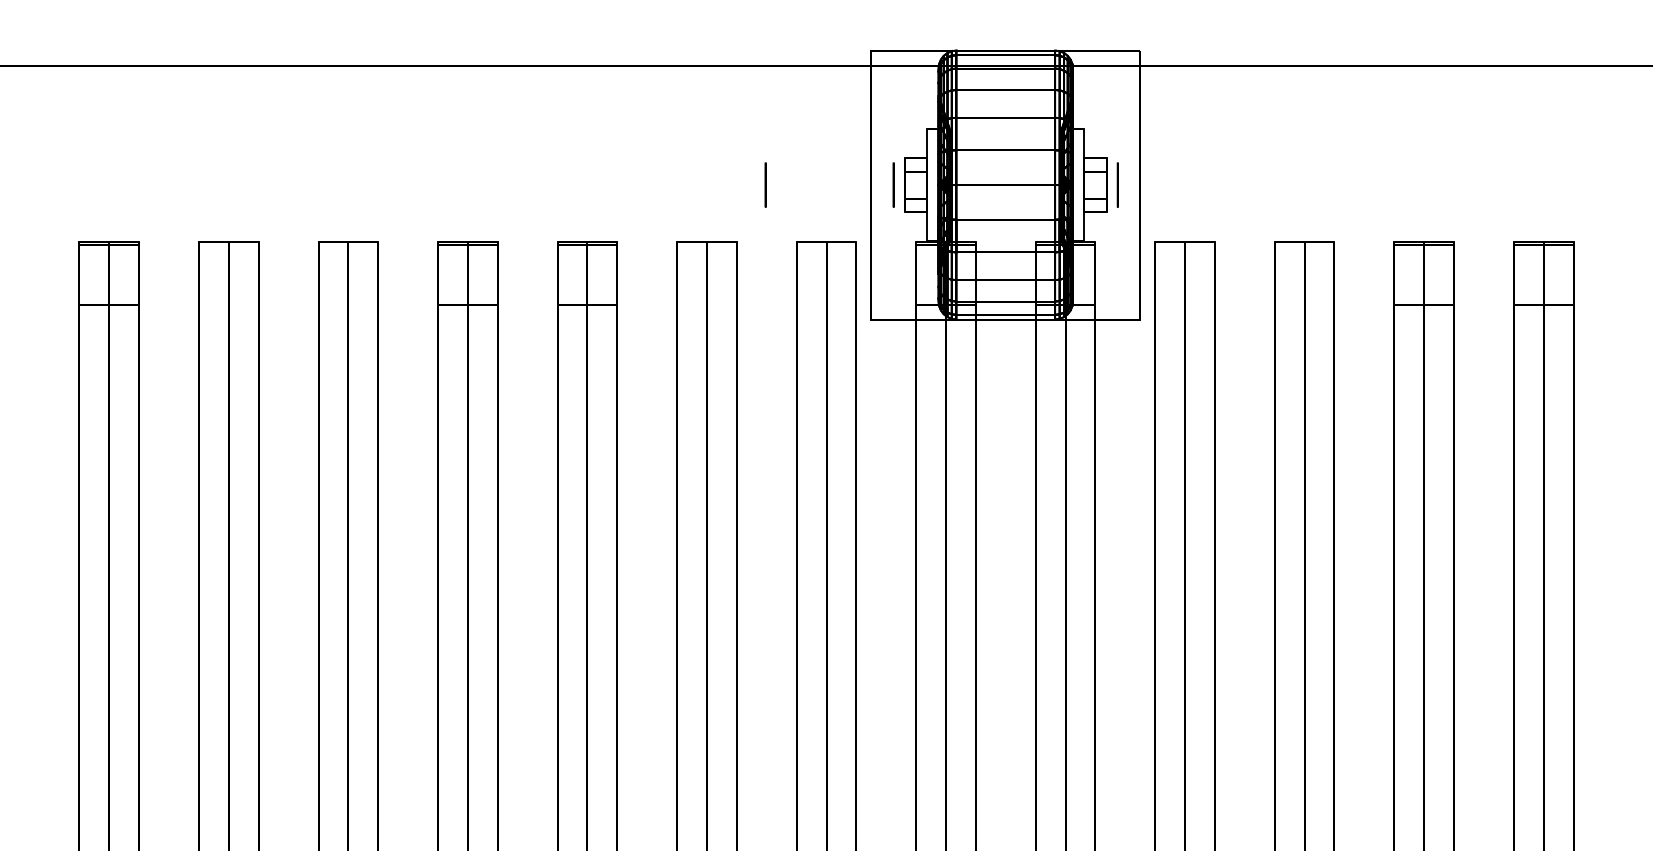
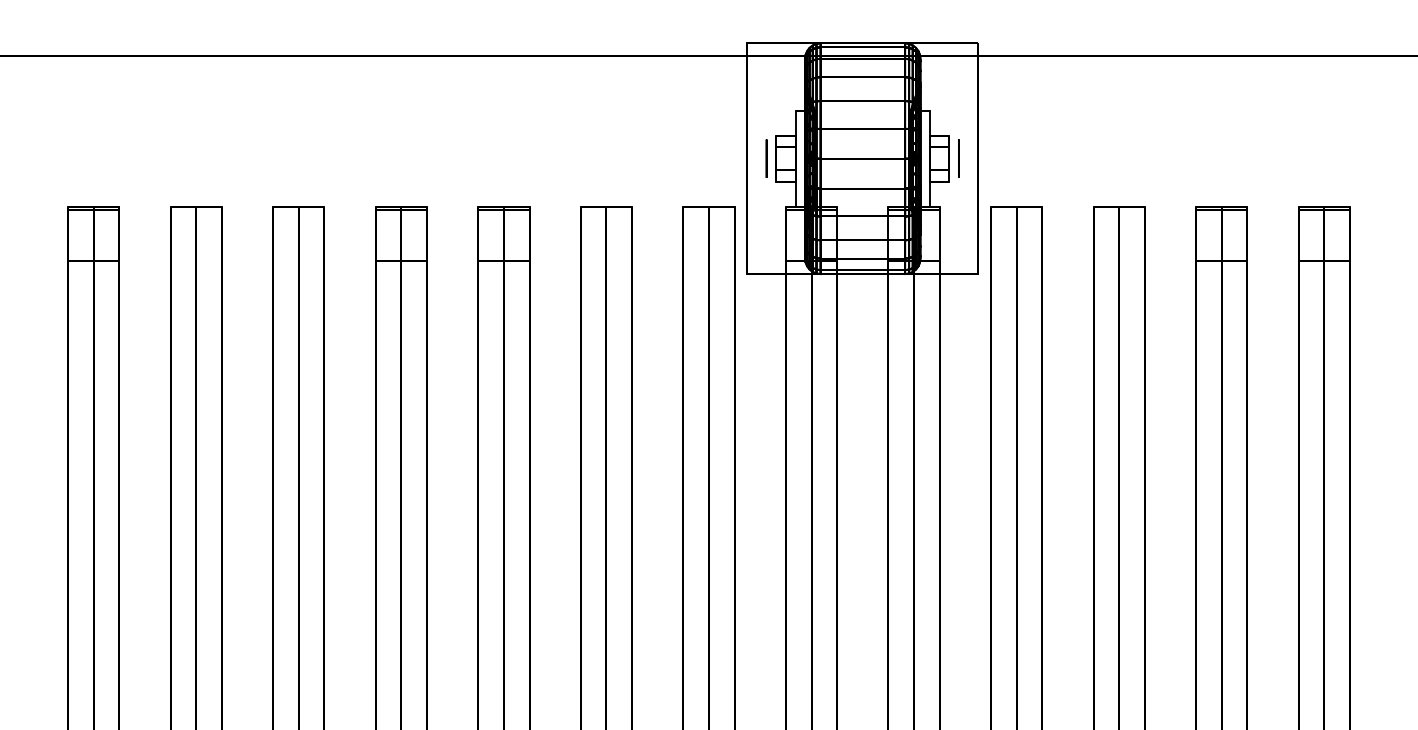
circle: (765, 184) -> (656, 158), removed

